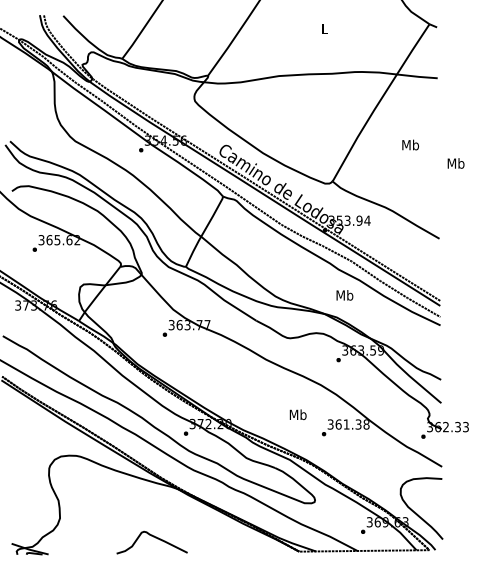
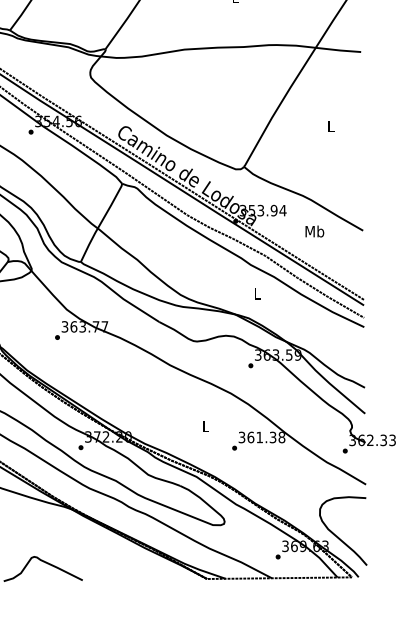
text: (410, 144) -> (330, 125), Mb -> L
text: (455, 163) -> (314, 231), moved
text: (344, 295) -> (257, 293), Mb -> L
text: (297, 414) -> (205, 426), Mb -> L

